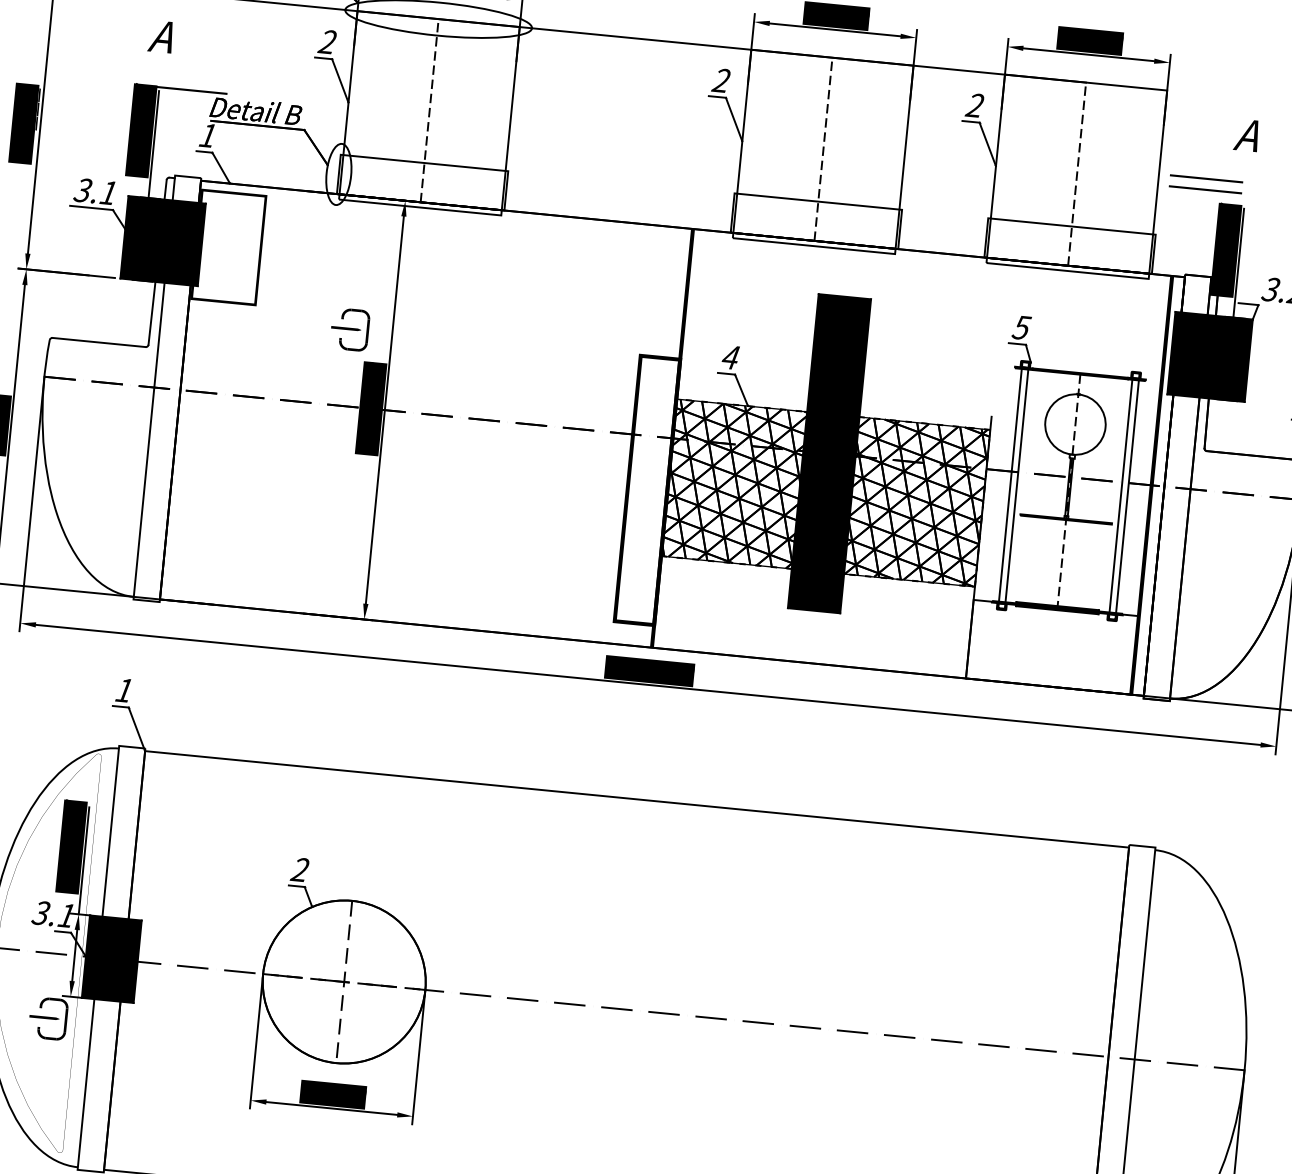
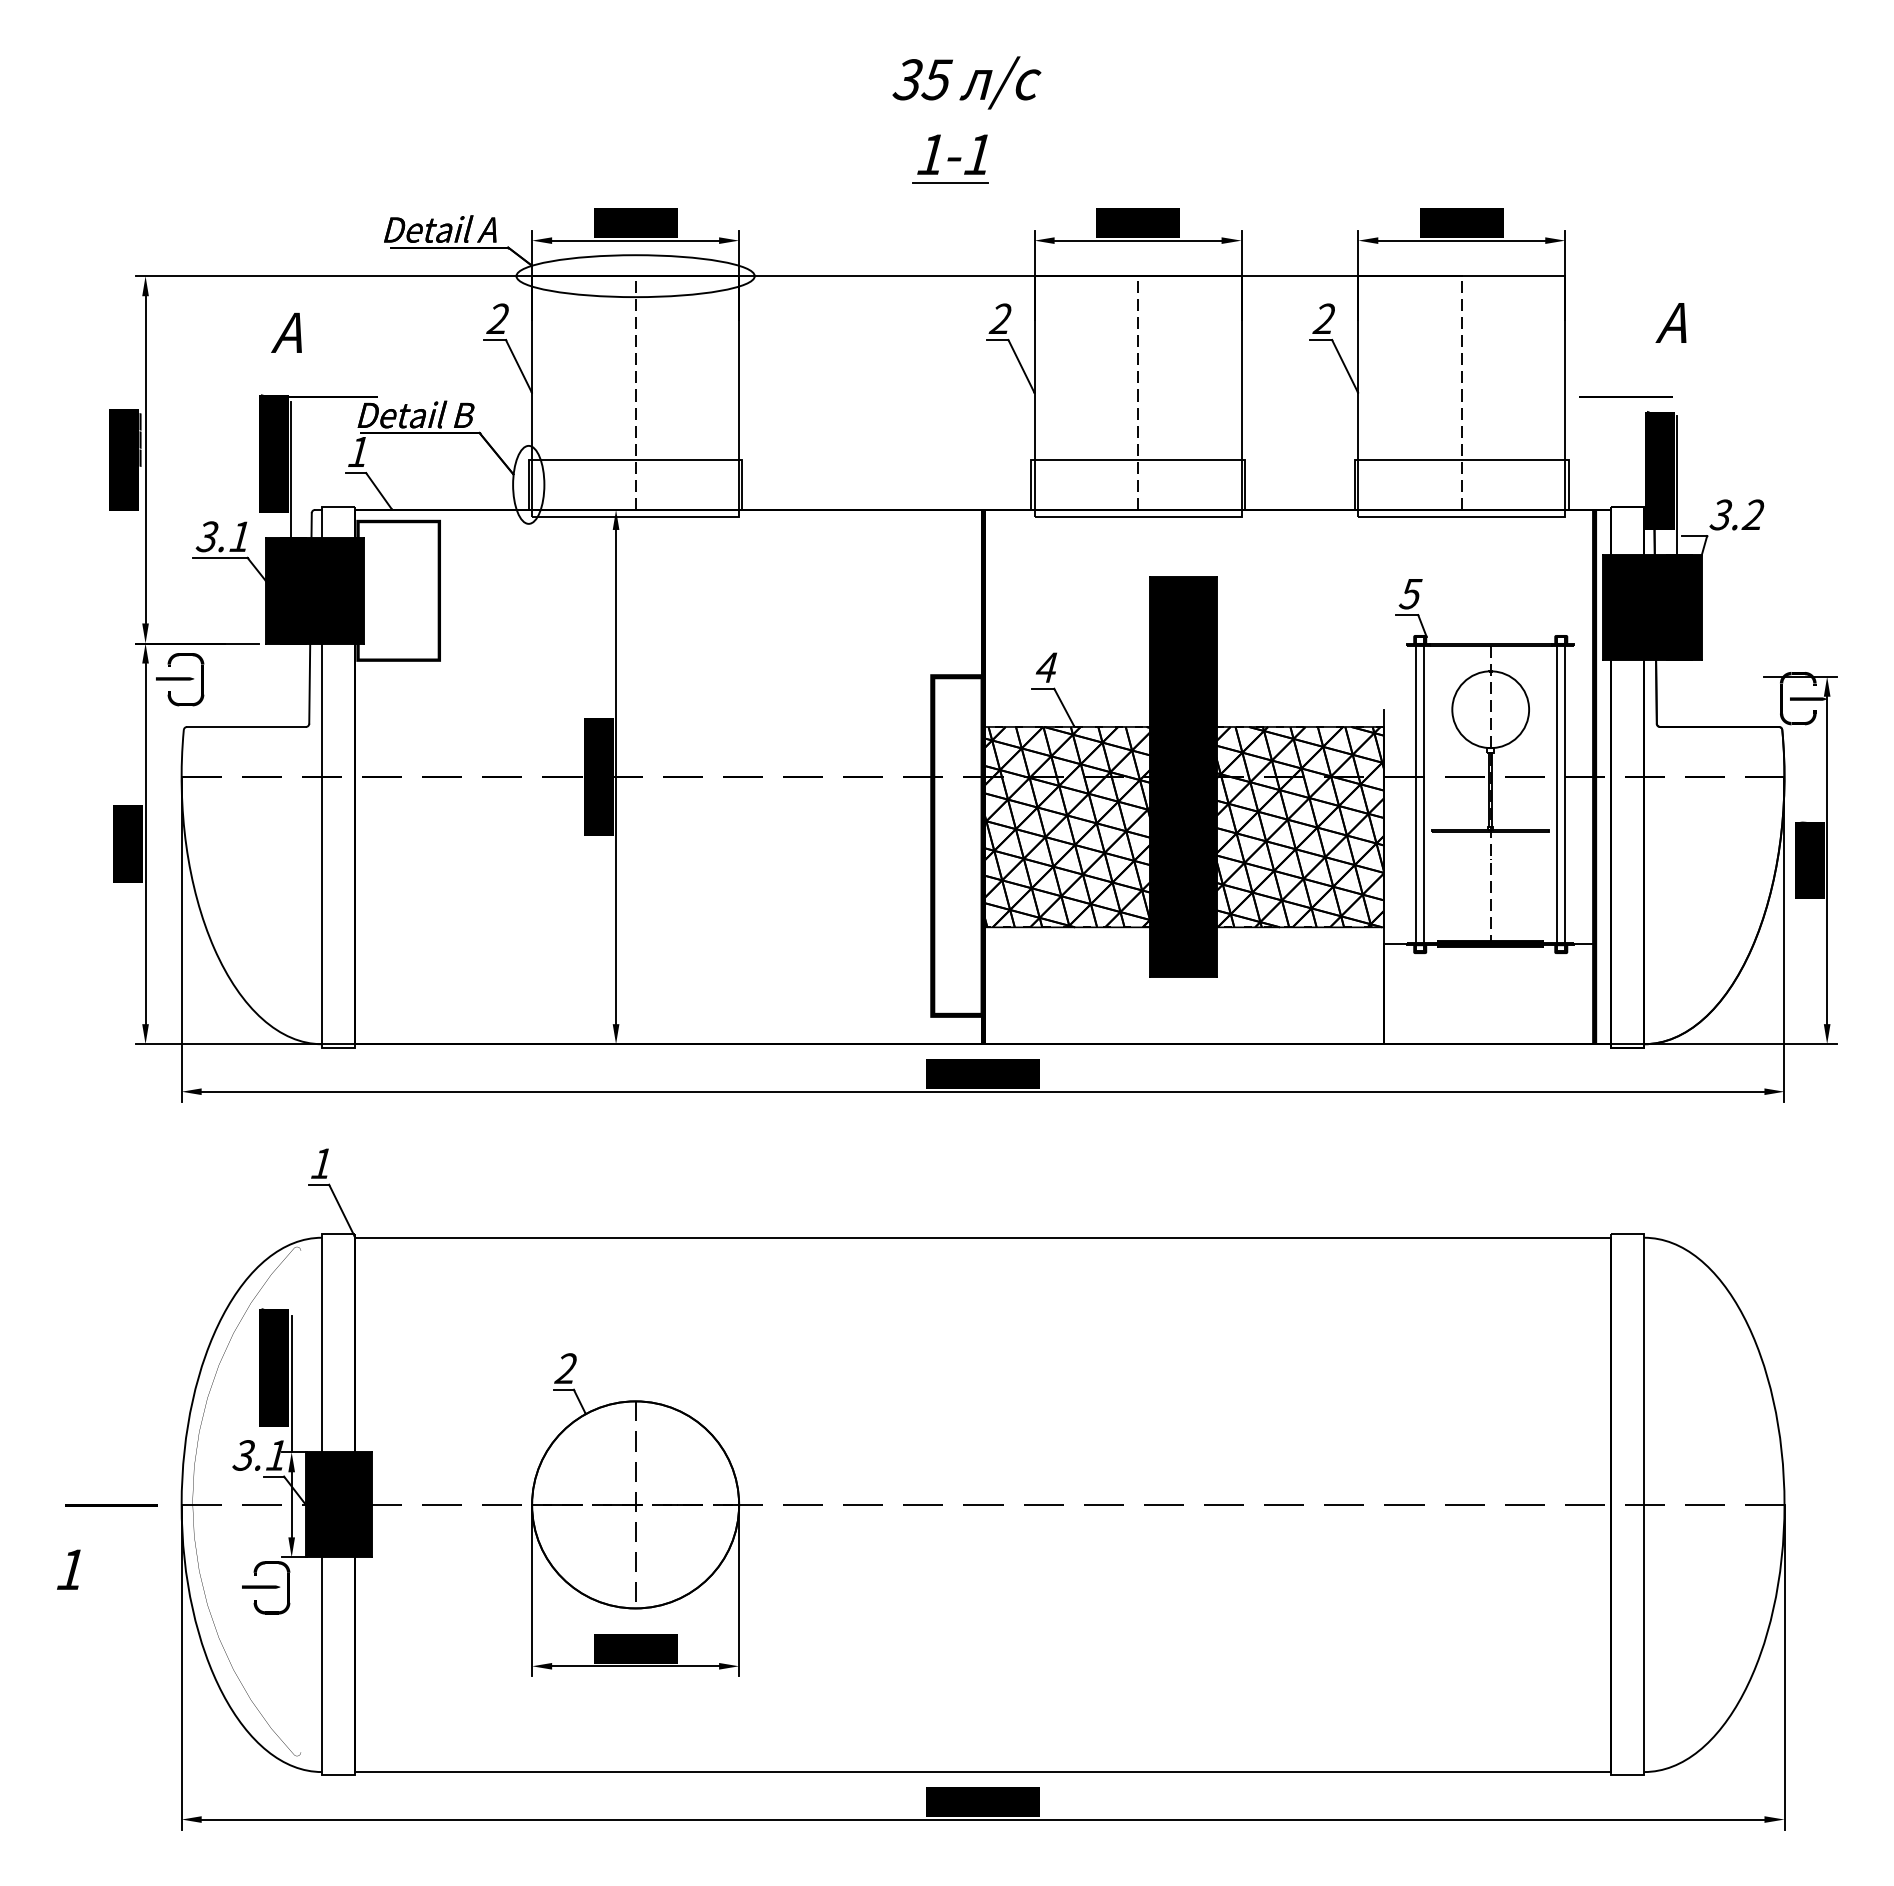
line: (1206, 178) -> (1625, 382), removed
part: (350, 329) -> (180, 679), moved

